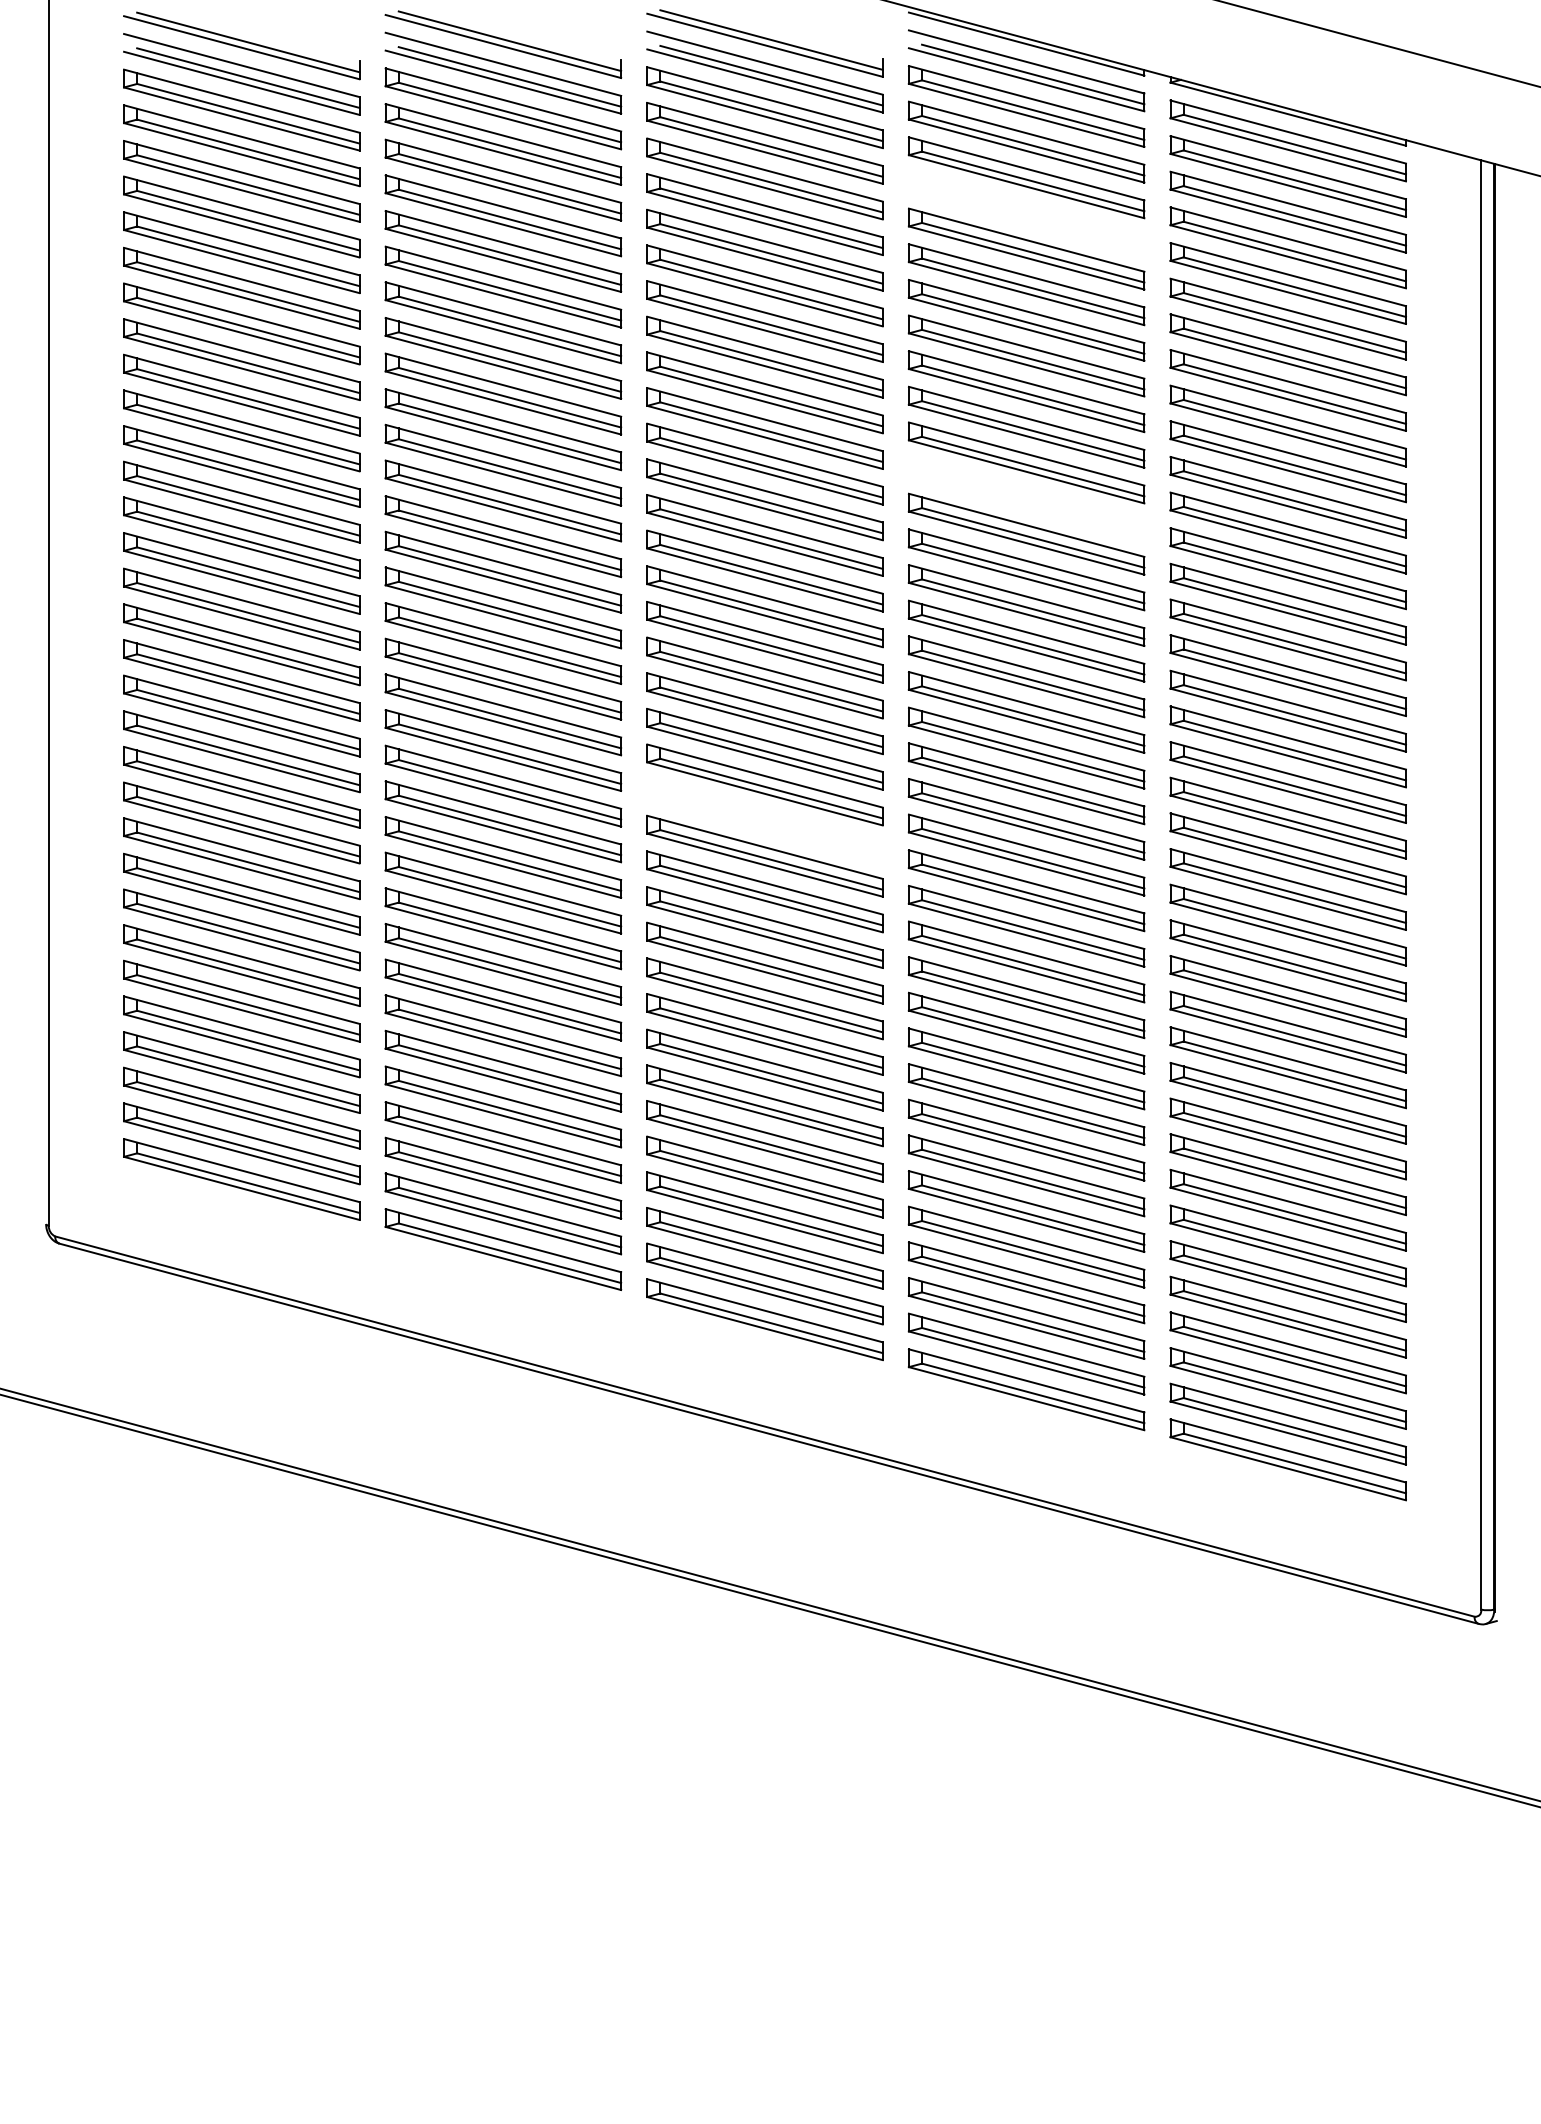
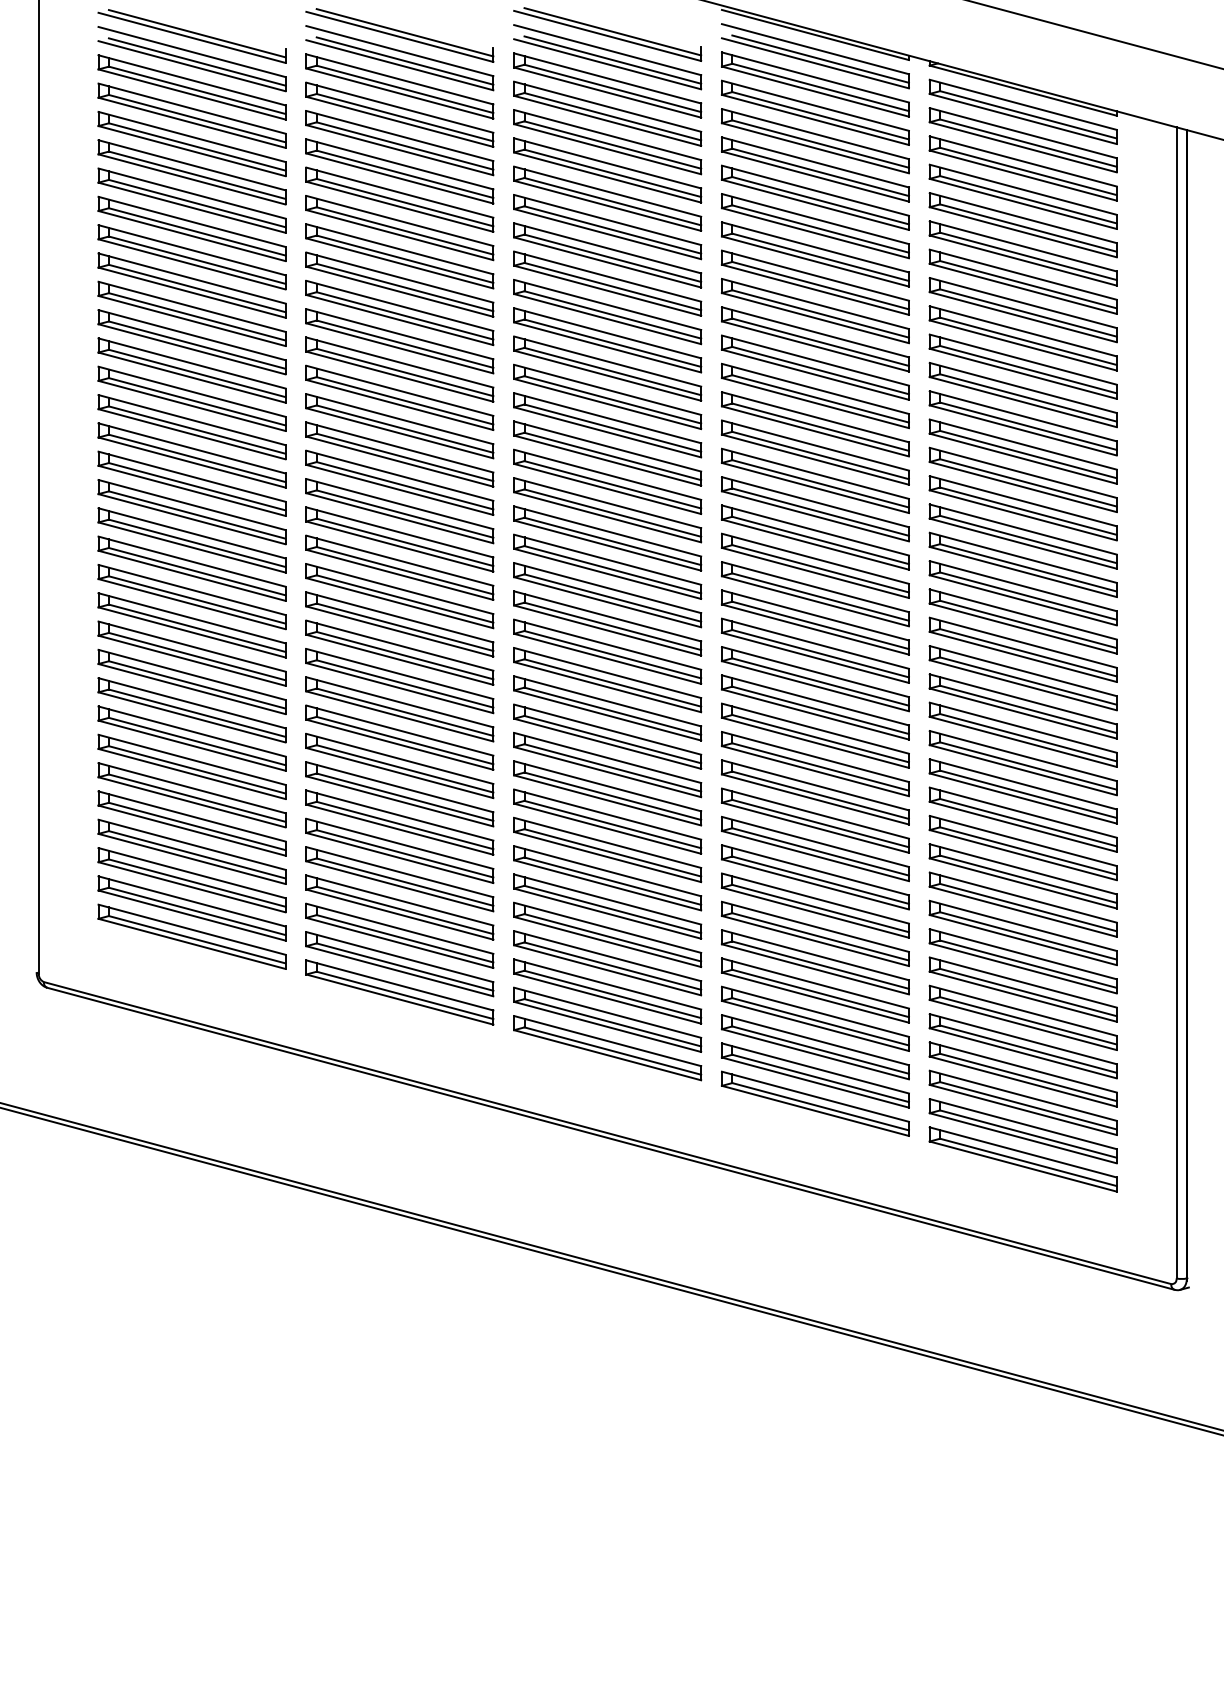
part: (1026, 213) -> (815, 169), added
part: (1026, 497) -> (815, 395), added
part: (764, 820) -> (607, 651), added

